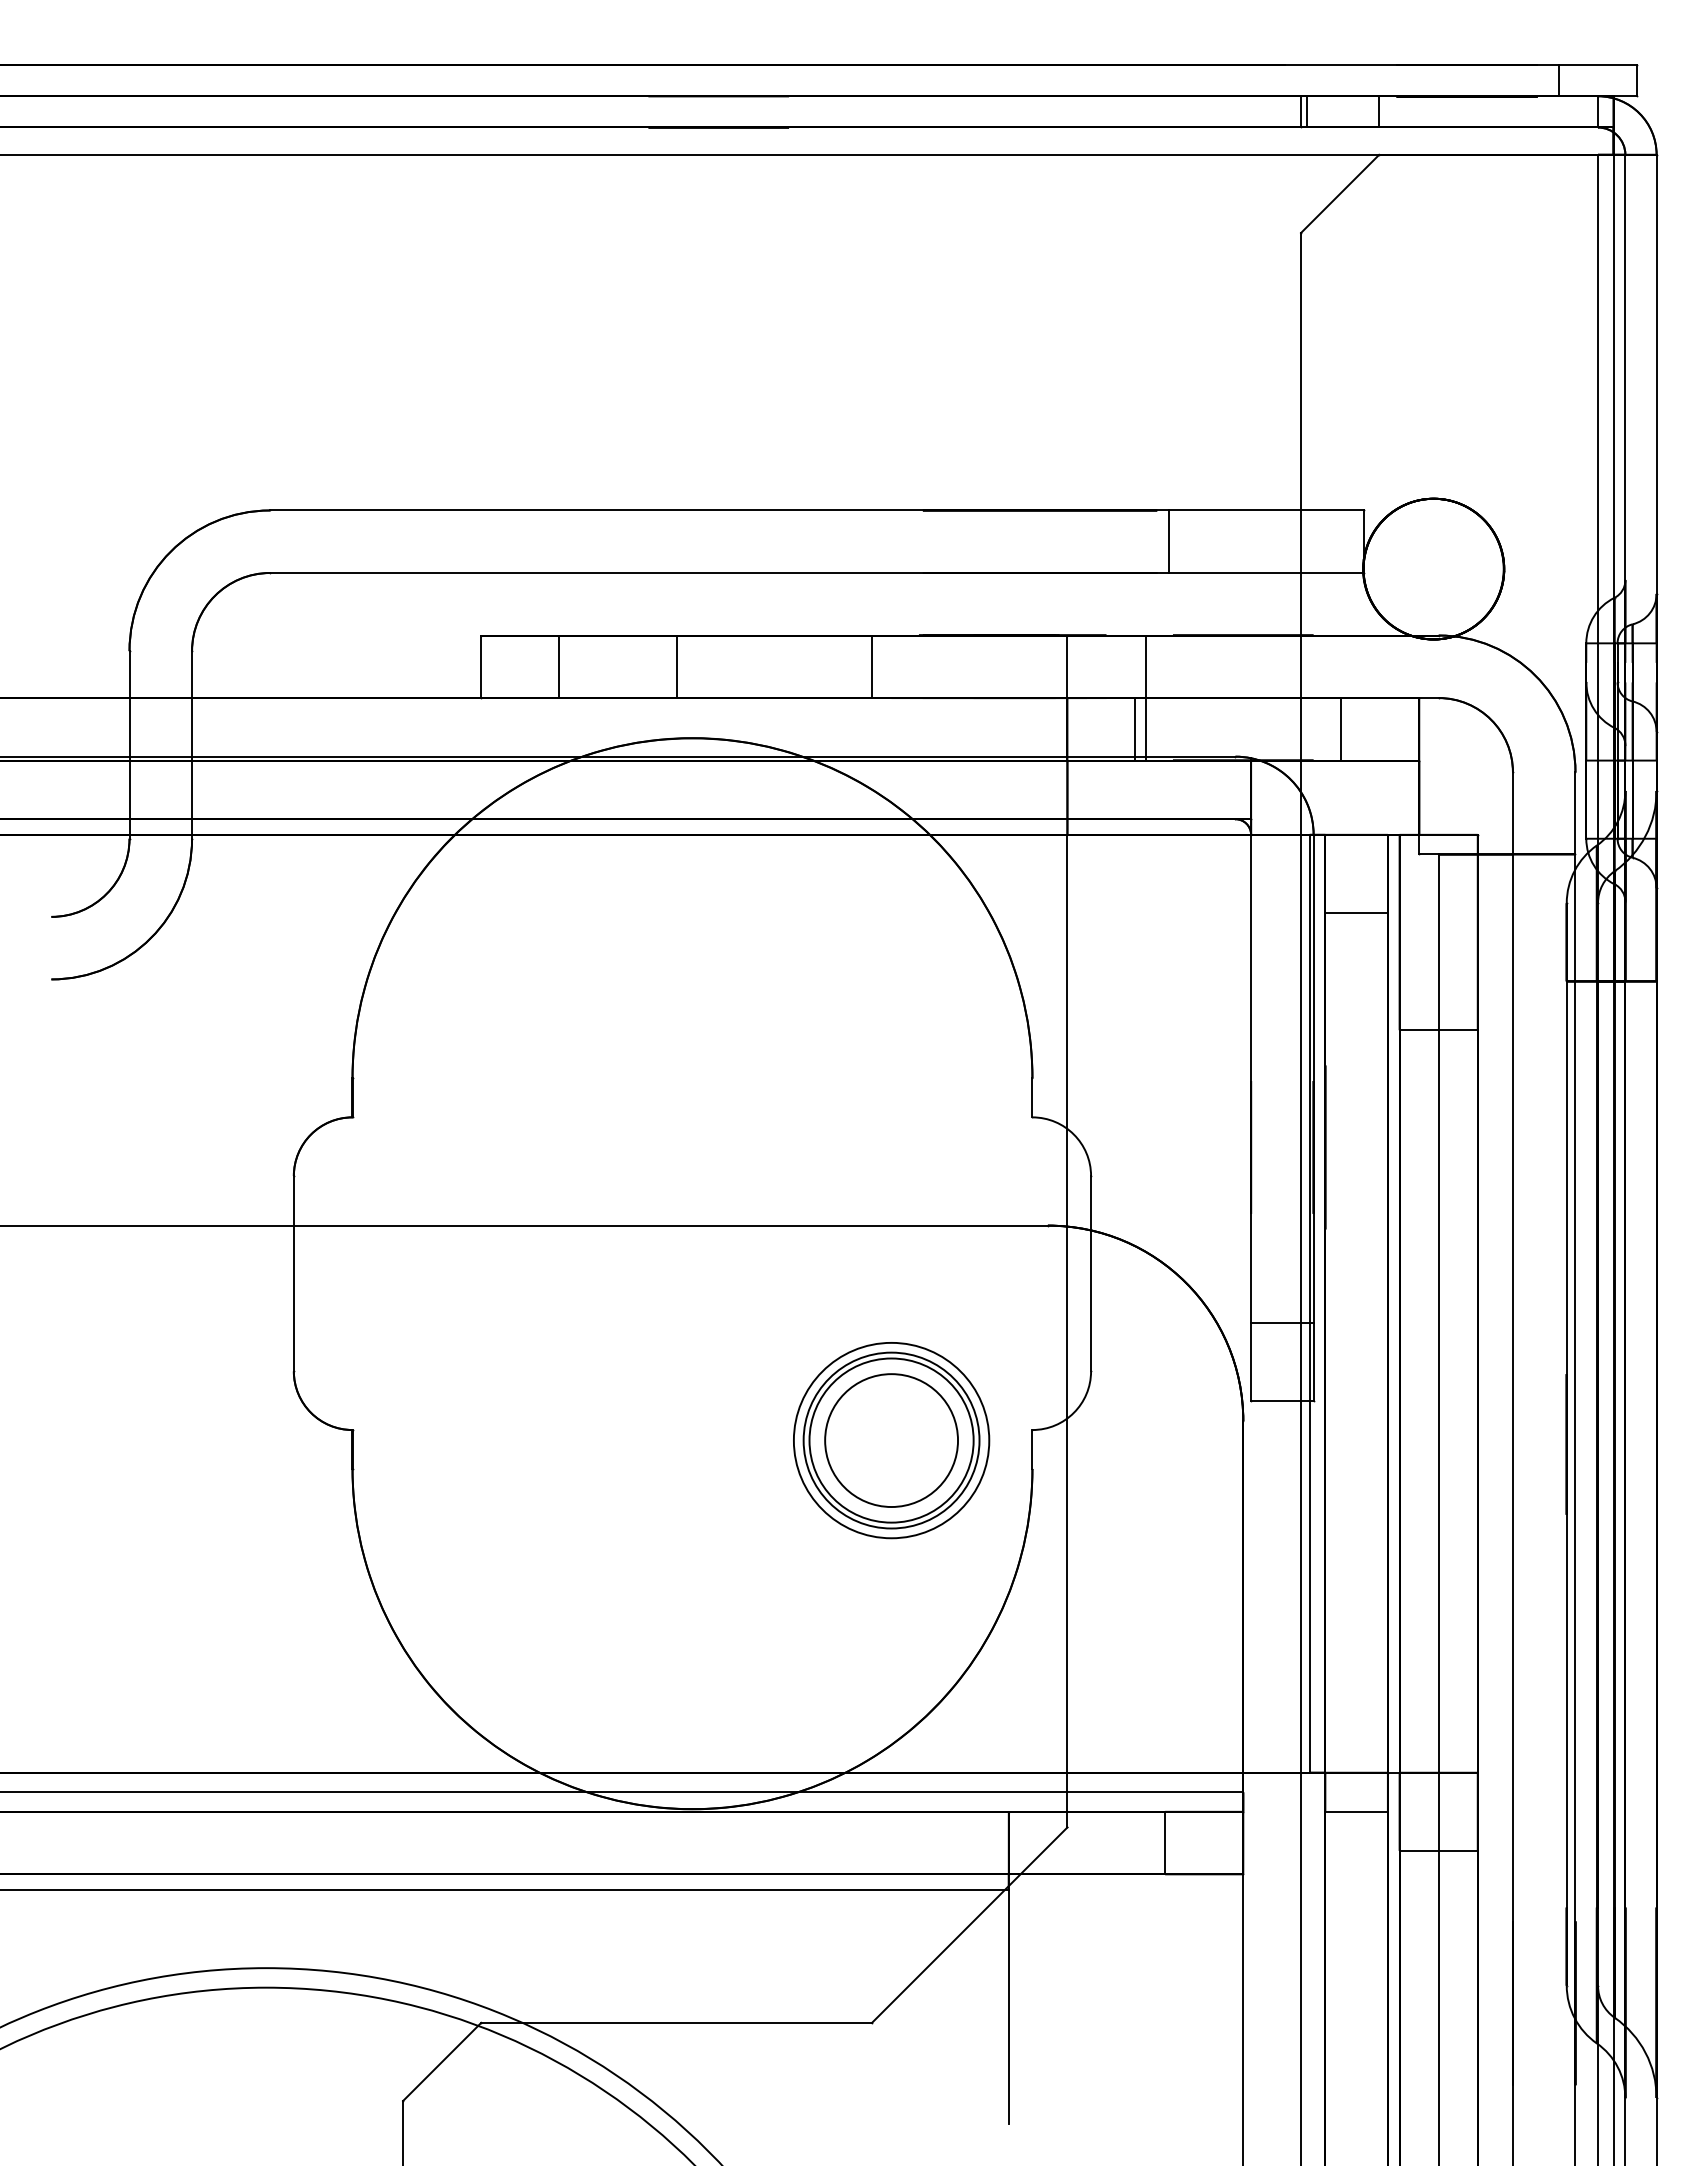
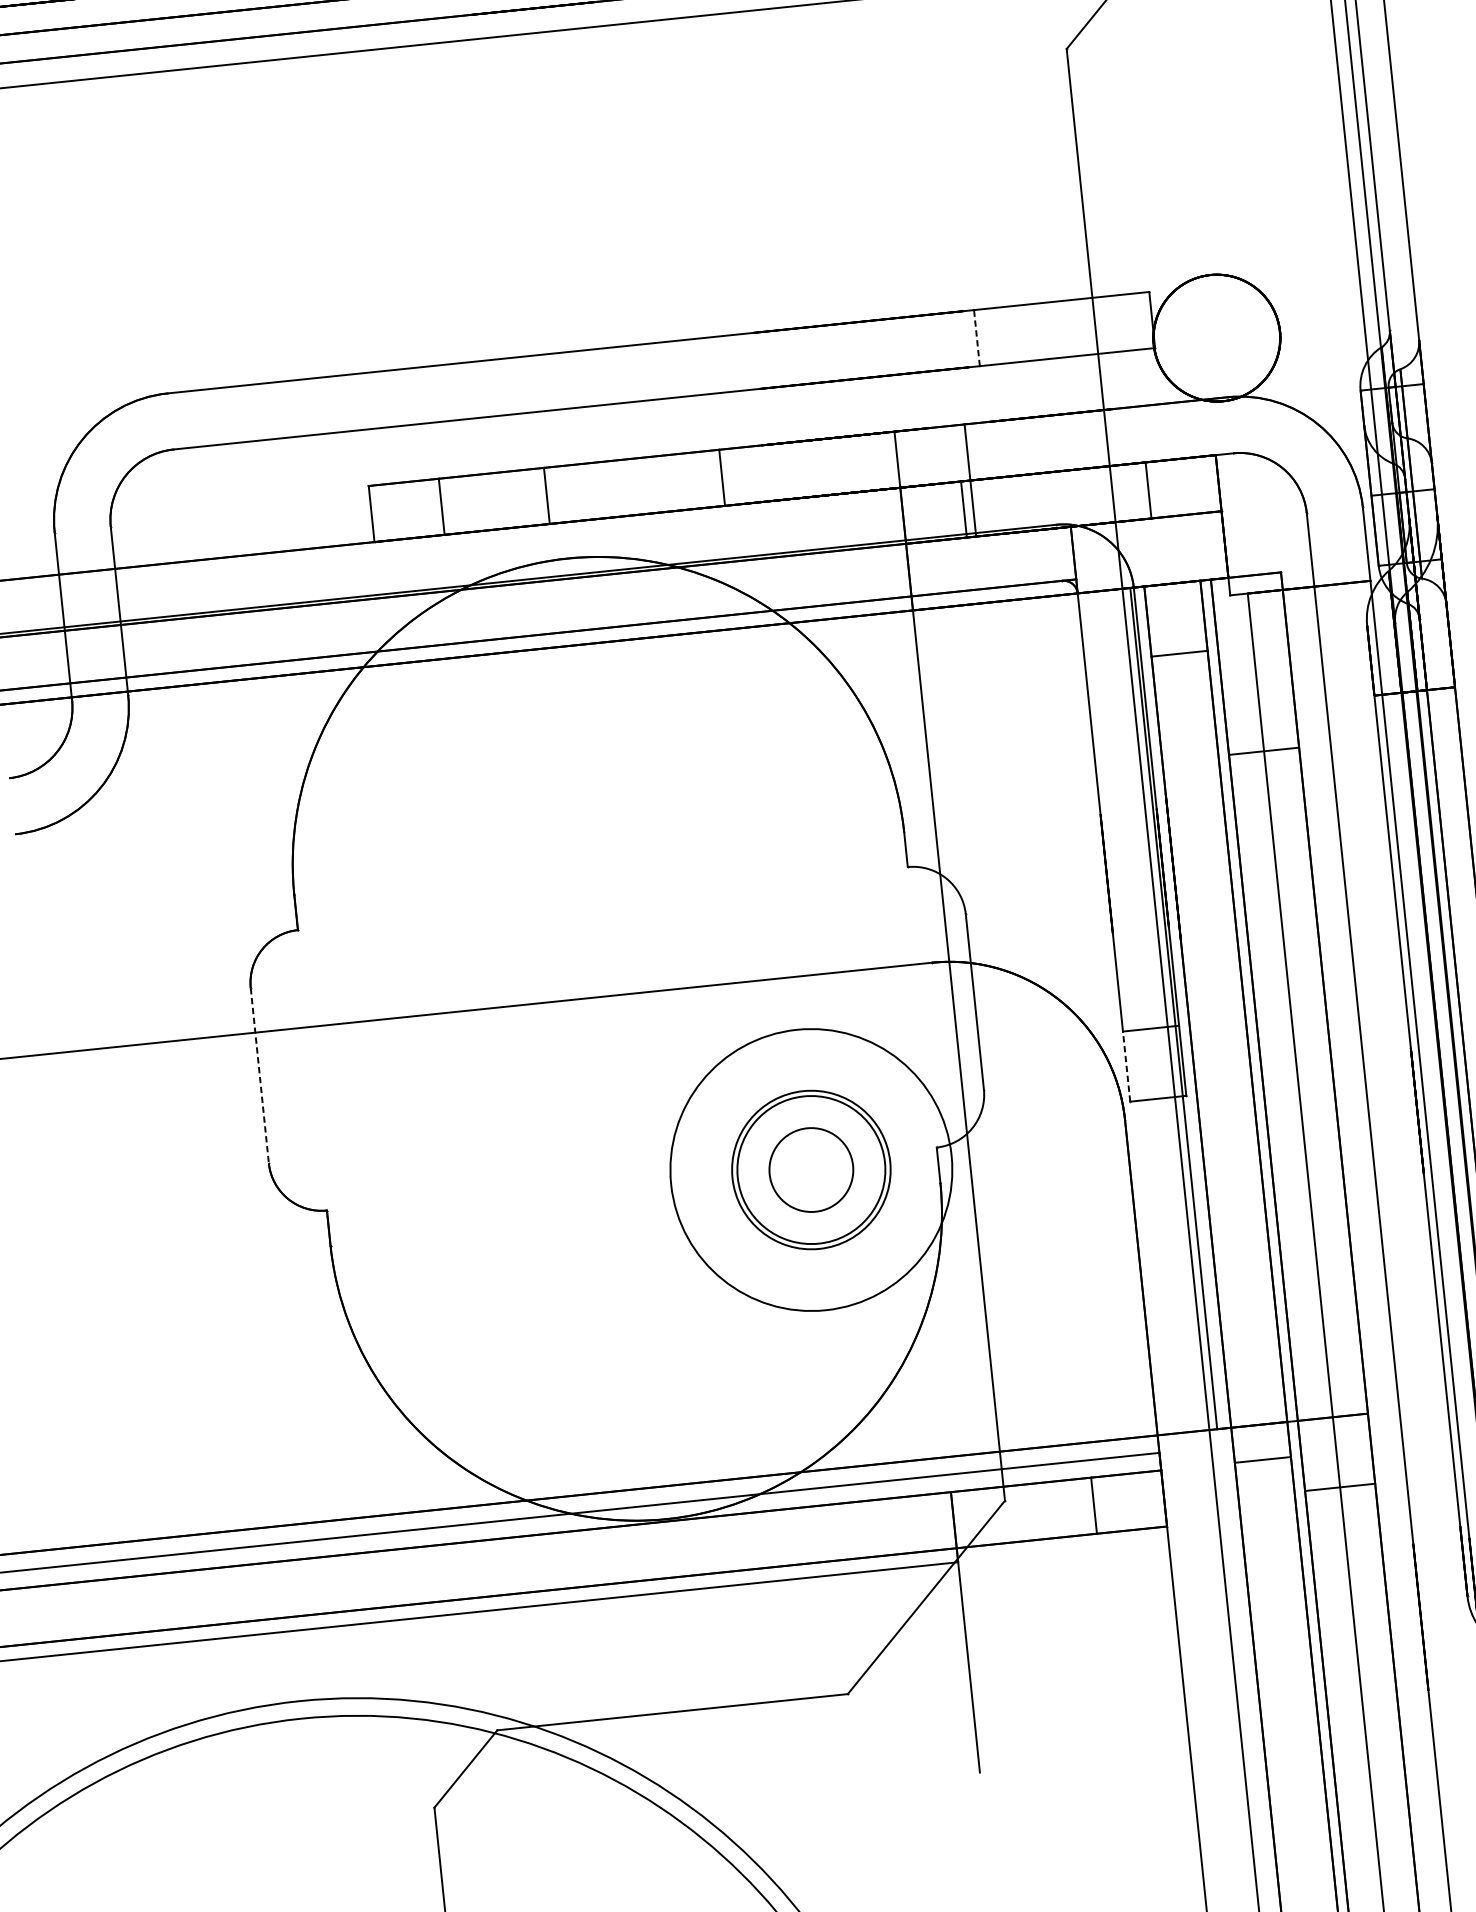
line: (1169, 541) -> (977, 337), solid -> dashed
line: (293, 1273) -> (259, 1075), solid -> dashed
line: (1251, 1361) -> (1126, 1065), solid -> dashed
circle: (891, 1440) -> (811, 1169), size x0.7
circle: (891, 1440) -> (811, 1169), size x1.6

